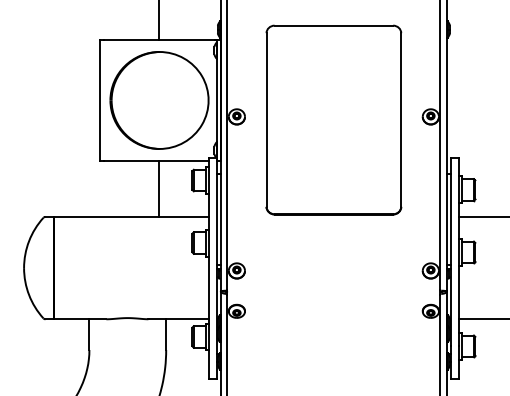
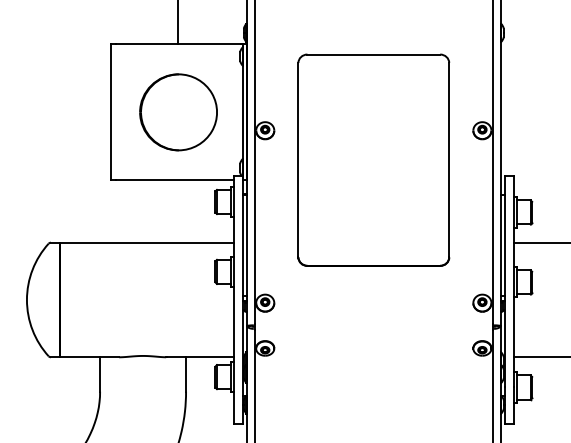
part: (159, 100) -> (178, 112), size x0.7
part: (333, 119) -> (373, 159), moved
line: (158, 189) -> (177, 211), removed

